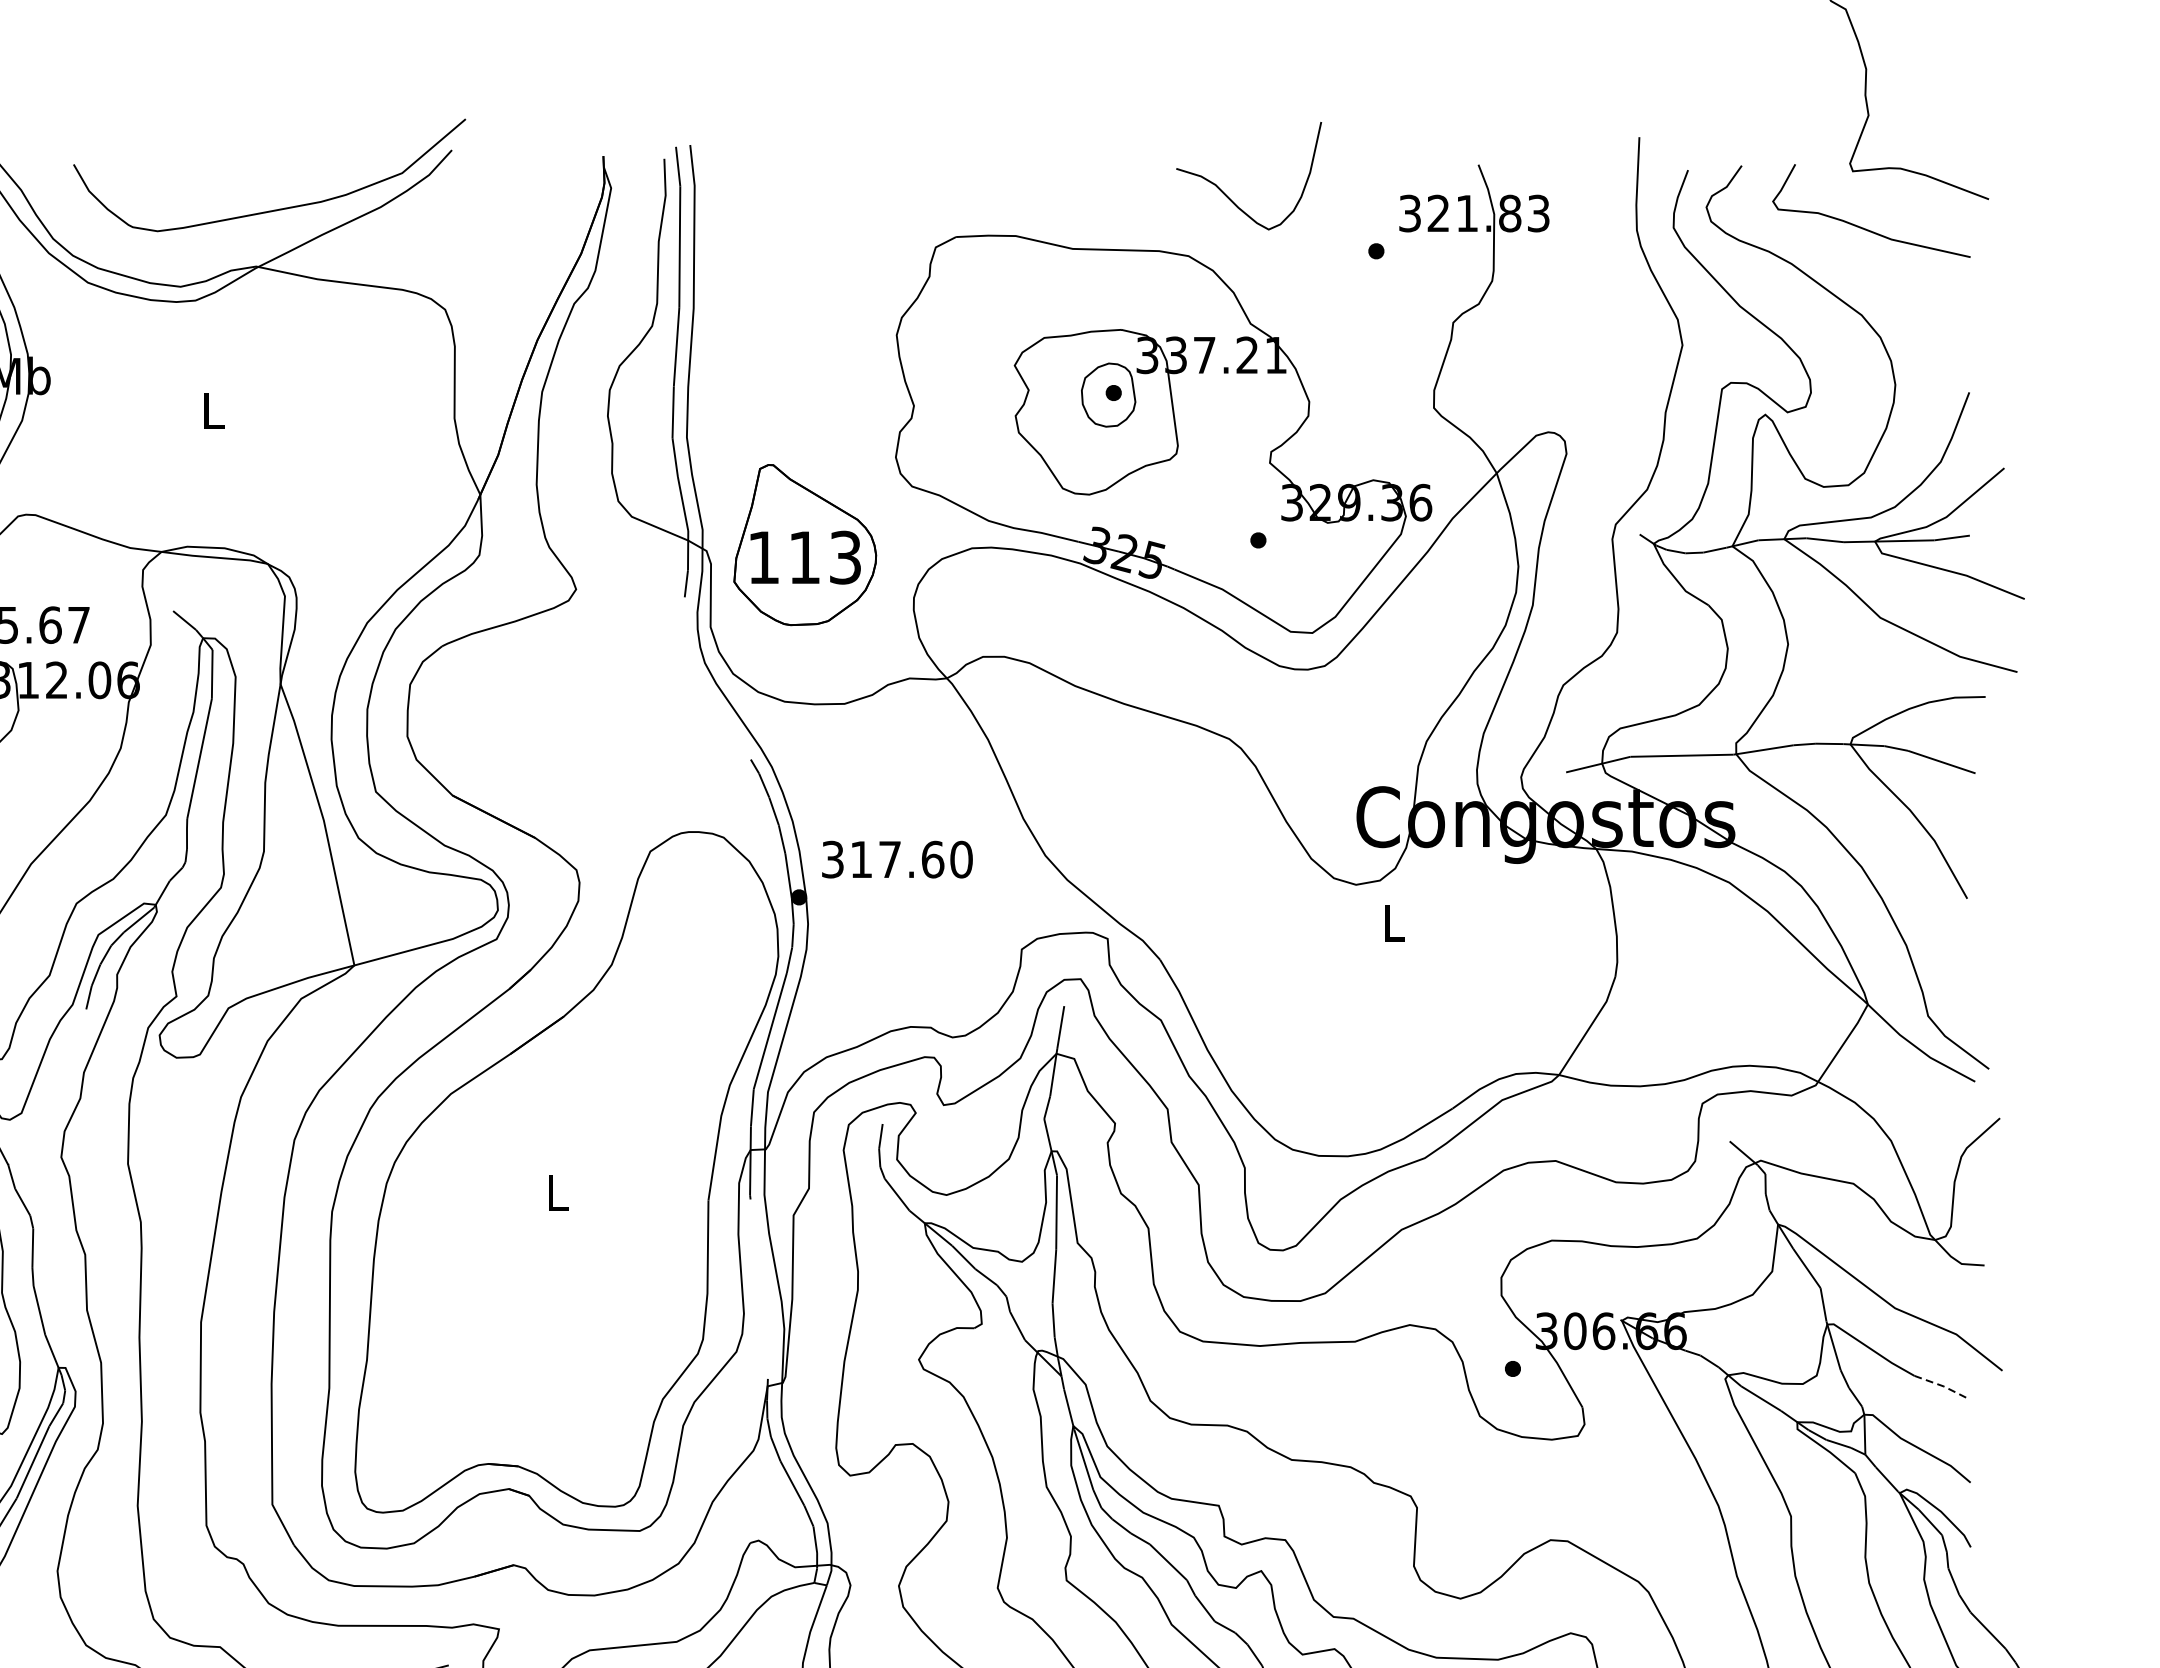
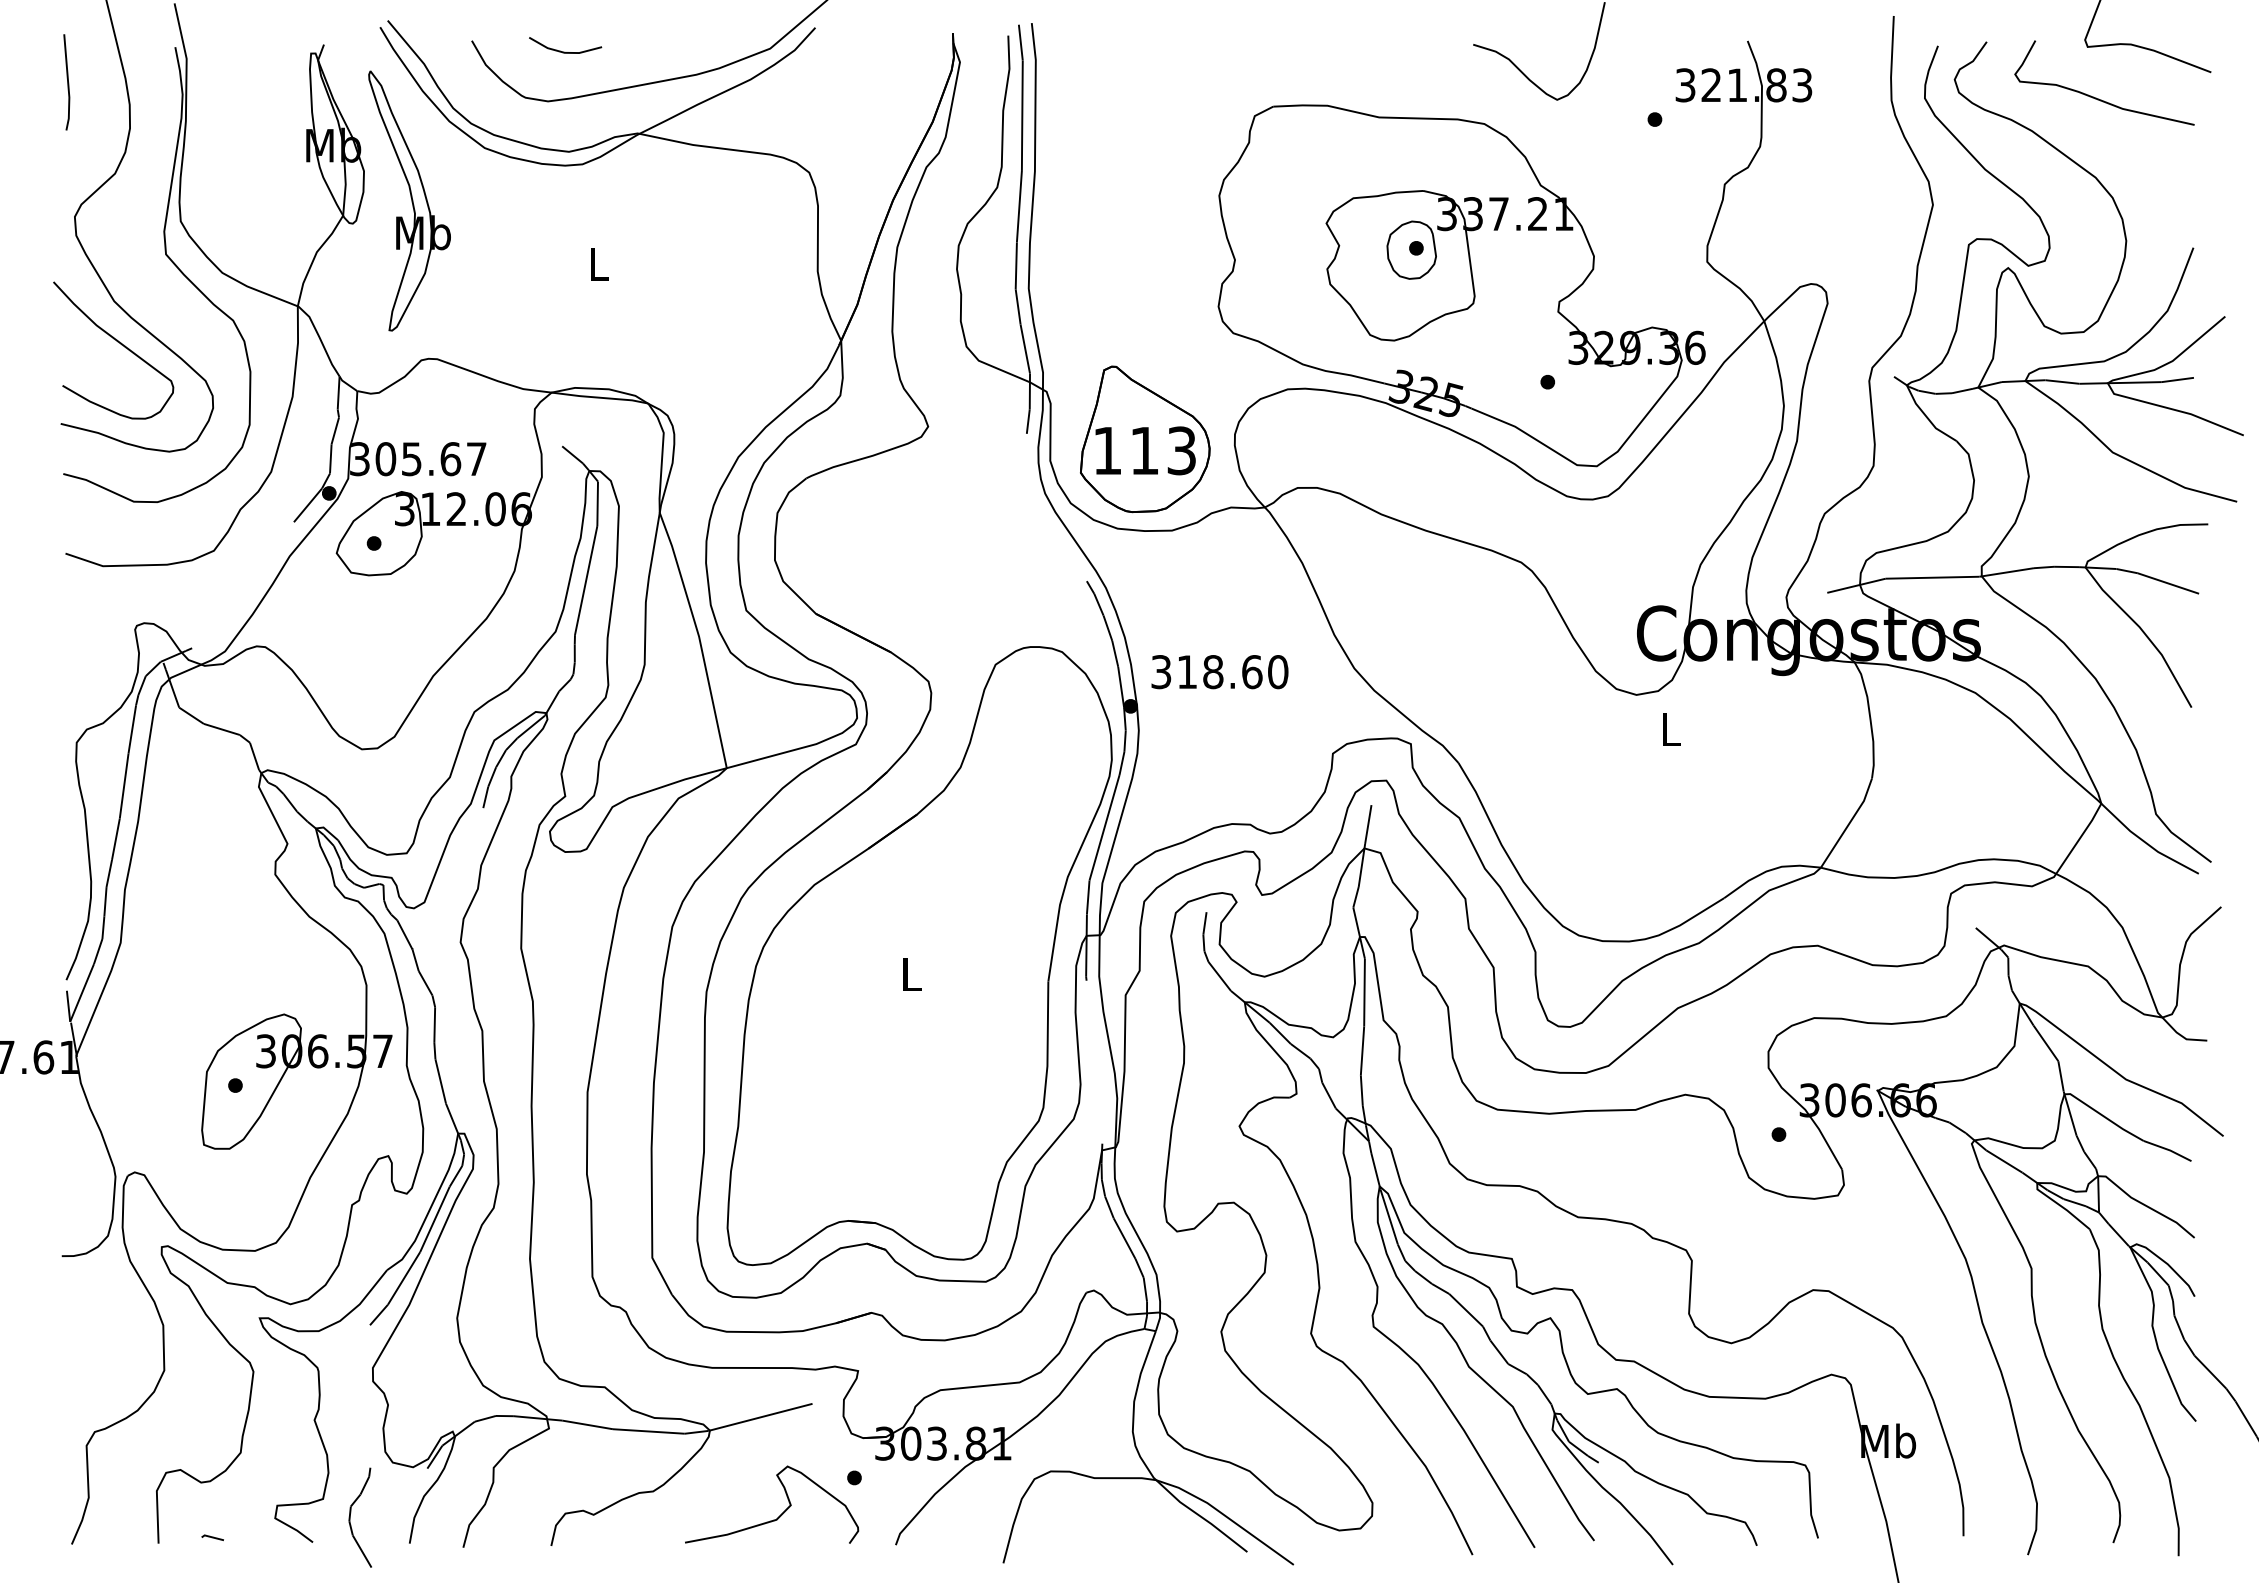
line: (176, 176) -> (565, 51), added
part: (805, 545) -> (1145, 439), moved
text: (890, 860) -> (1213, 672), 317.60 -> 318.60
line: (1941, 1385) -> (2168, 1149), dashed -> solid

